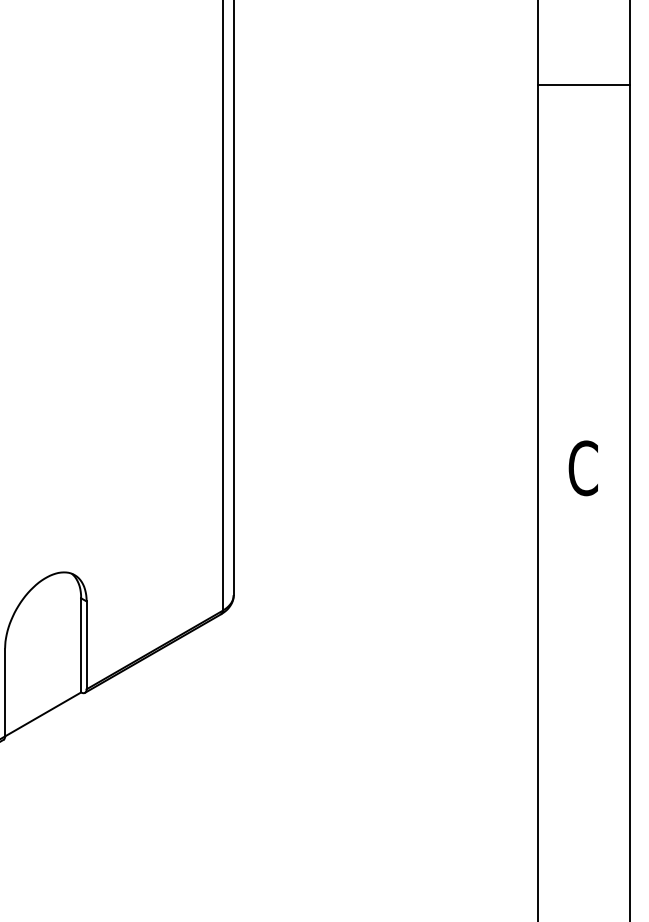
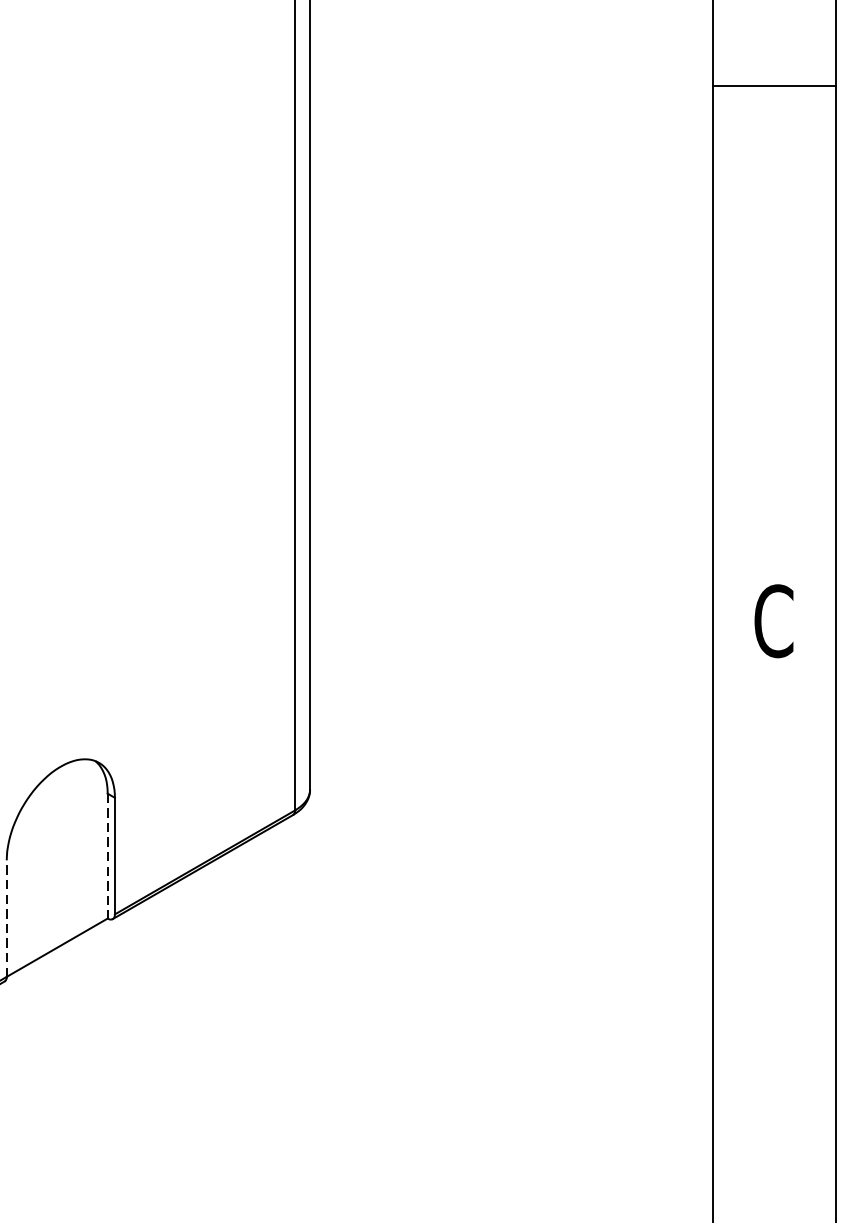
line: (583, 85) -> (774, 86), moved
line: (81, 645) -> (108, 856), solid -> dashed
line: (5, 692) -> (7, 918), solid -> dashed

